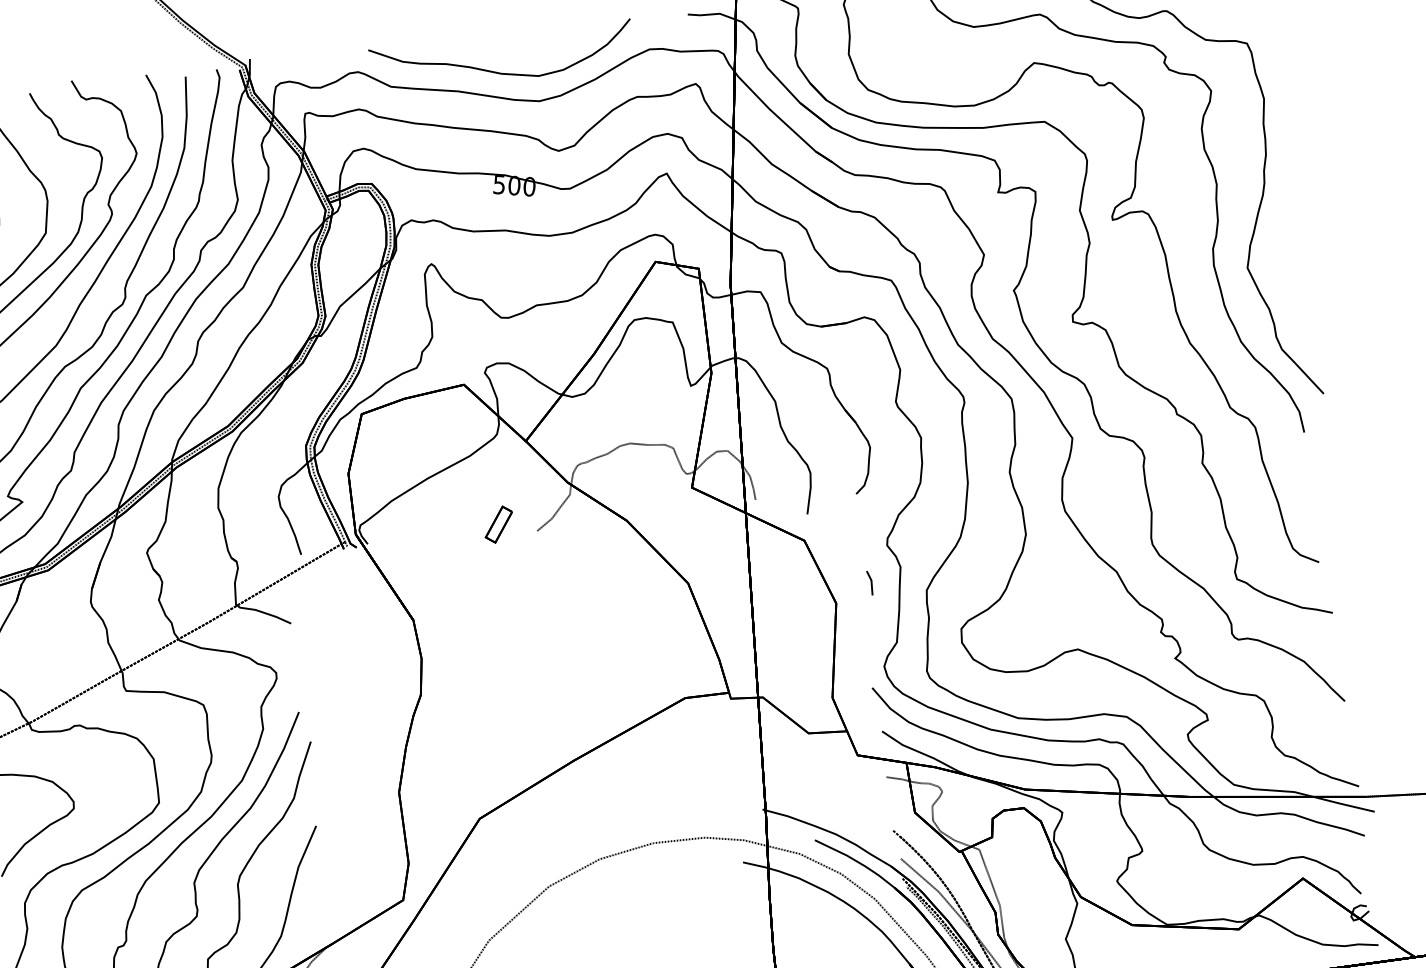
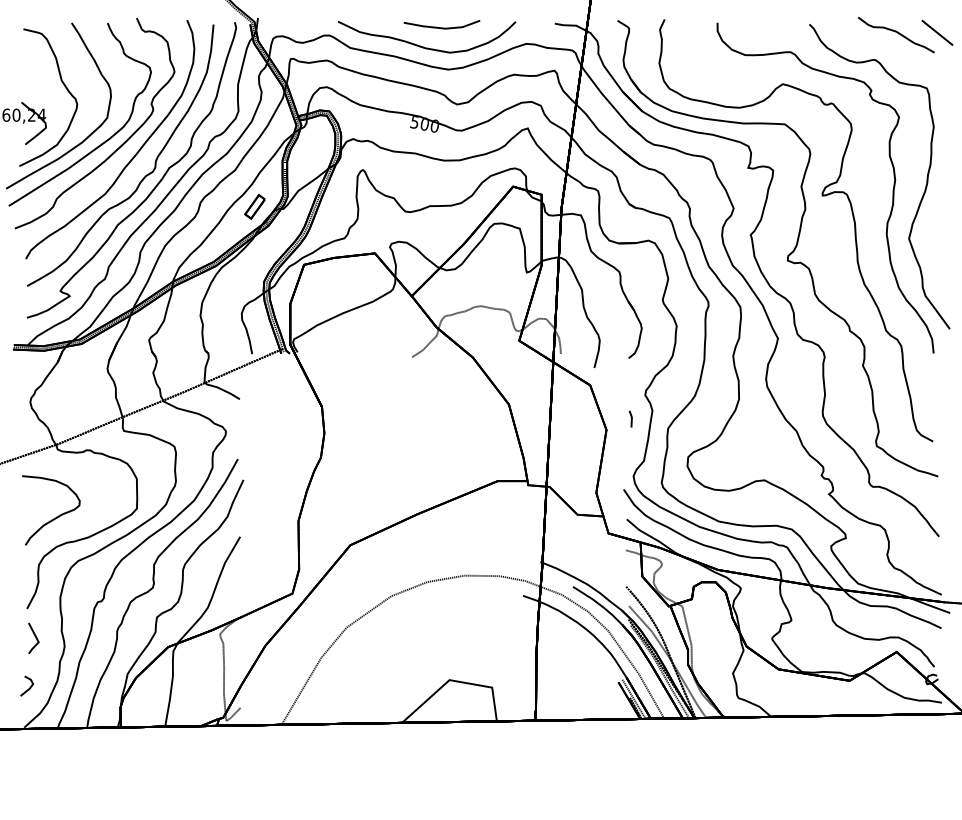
line: (521, 40) -> (441, 27), added
part: (498, 524) -> (254, 206), moved

